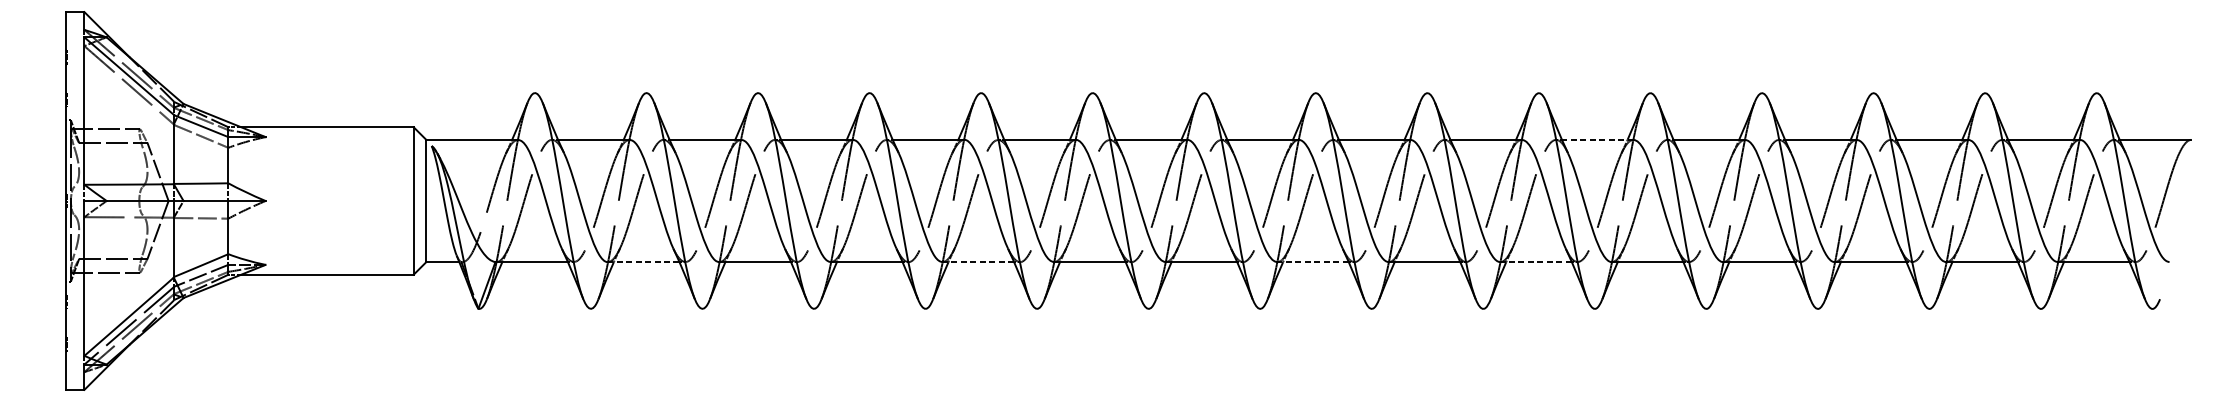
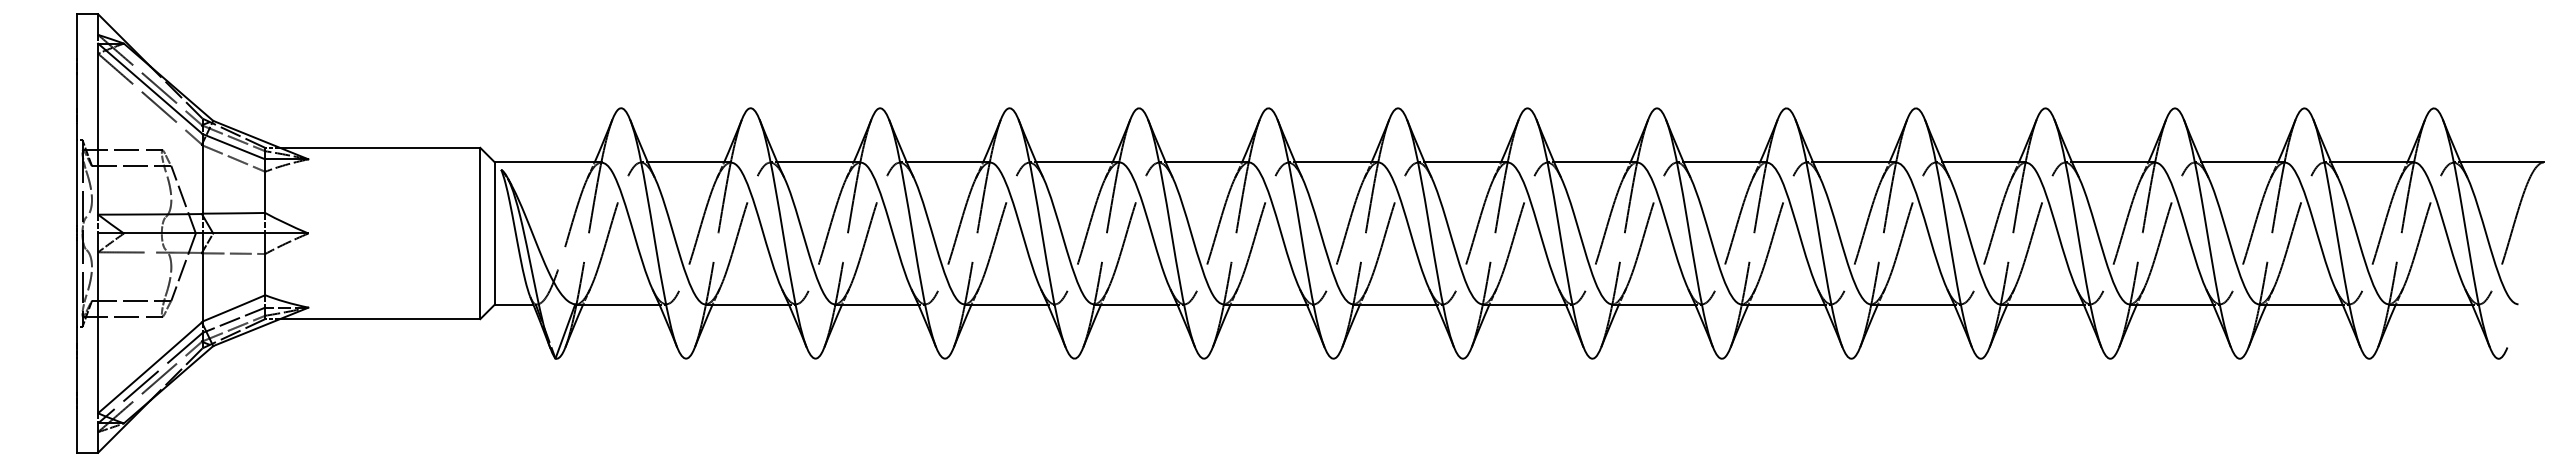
line: (1597, 139) -> (1854, 162), dashed -> solid
line: (643, 262) -> (747, 304), dashed -> solid
line: (978, 262) -> (1135, 304), dashed -> solid
line: (1313, 262) -> (1524, 304), dashed -> solid
line: (1536, 262) -> (1783, 304), dashed -> solid

